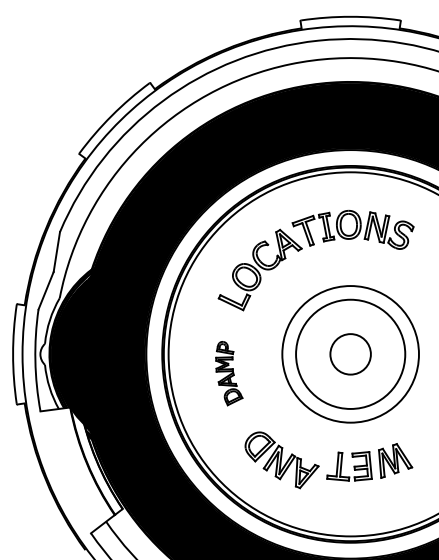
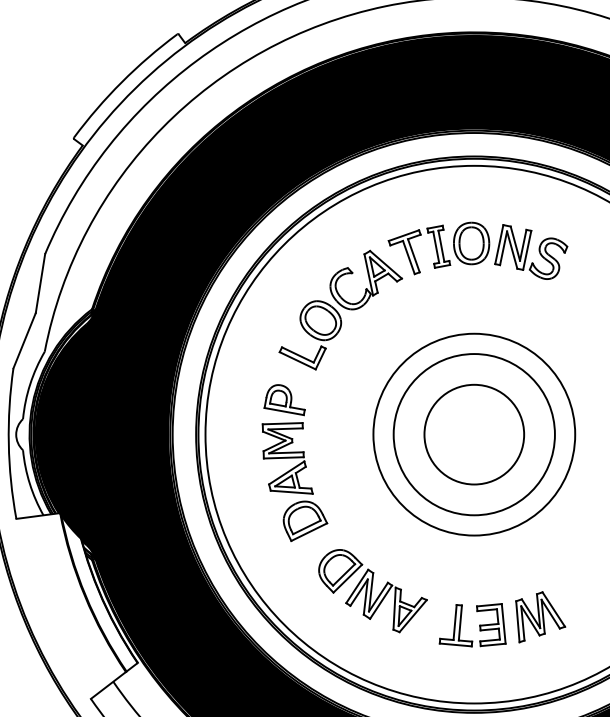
circle: (350, 354) -> (474, 434), size x1.67
part: (229, 373) -> (295, 462), size x1.67
part: (369, 462) -> (502, 619), moved

